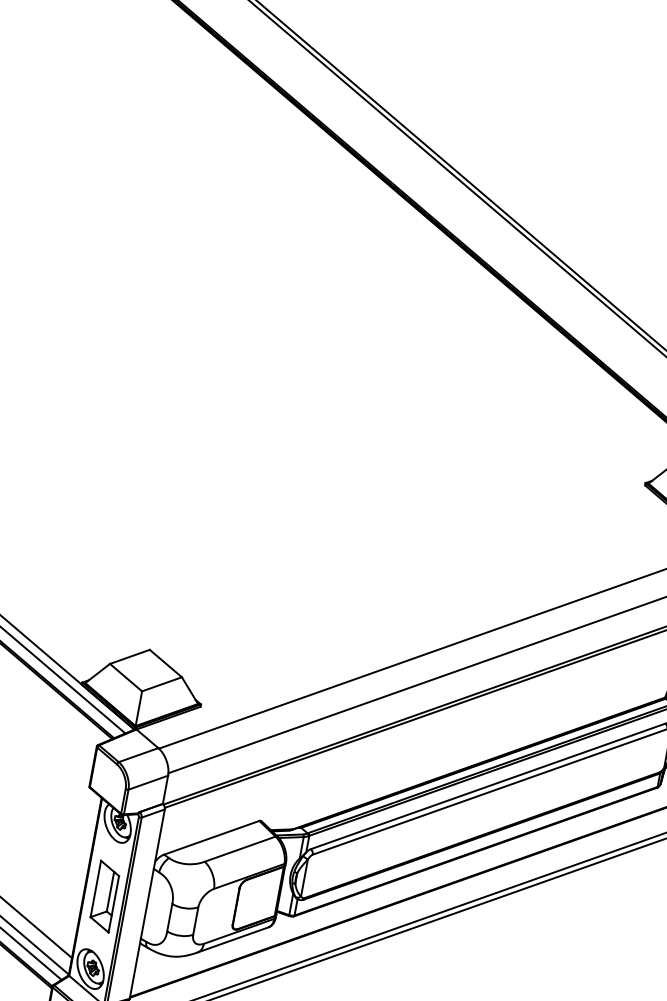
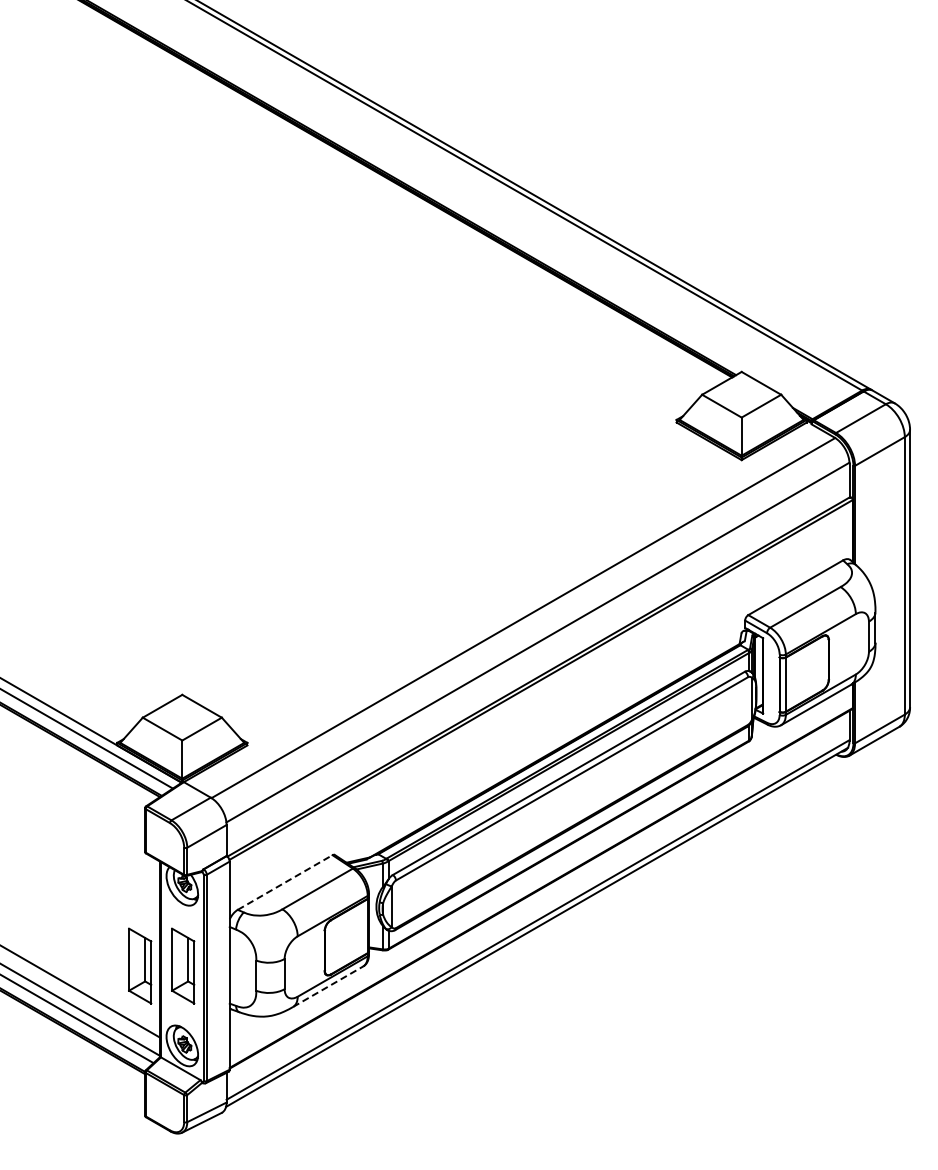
line: (212, 837) -> (285, 882), solid -> dashed
part: (66, 888) -> (140, 965), added
line: (233, 939) -> (328, 986), solid -> dashed

